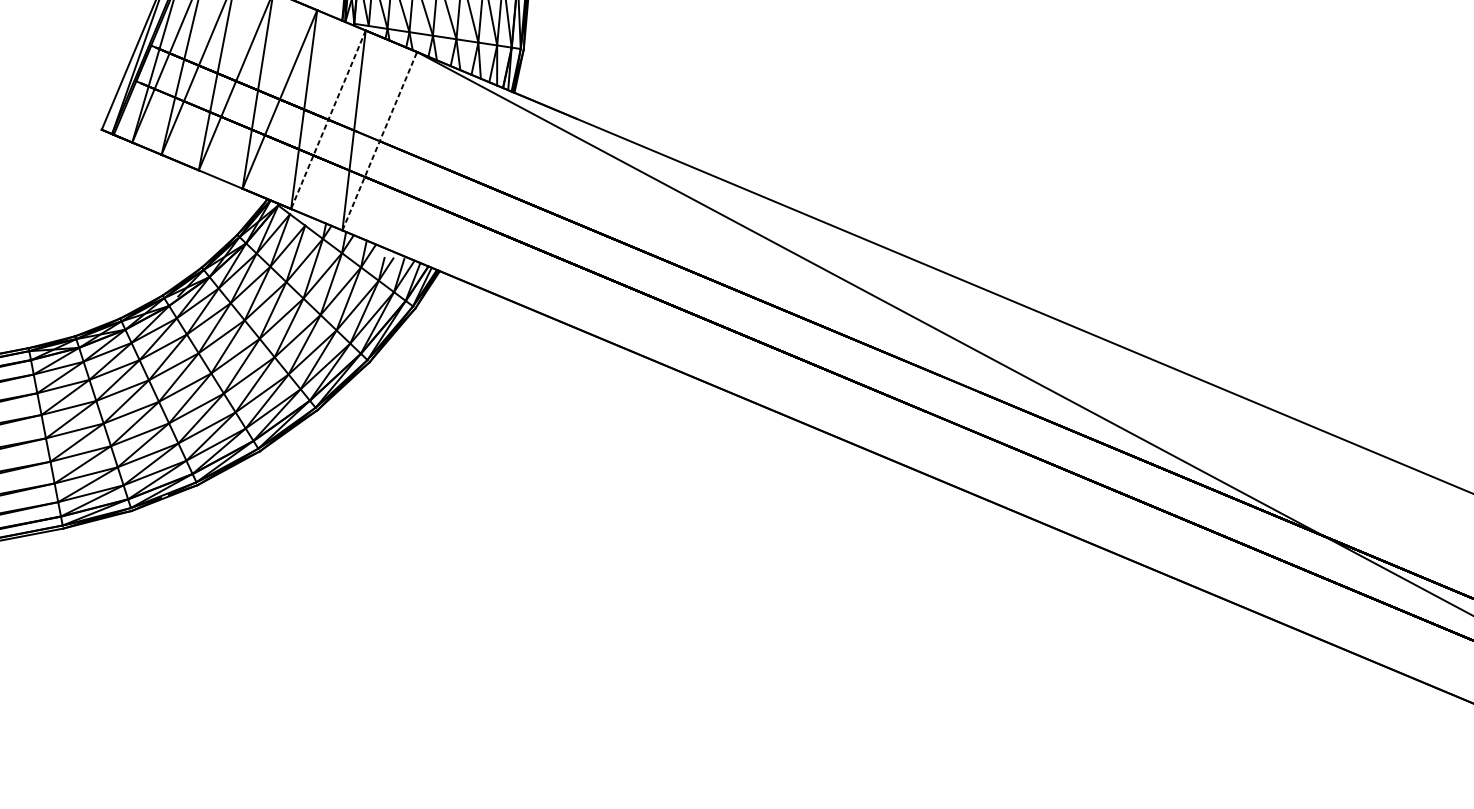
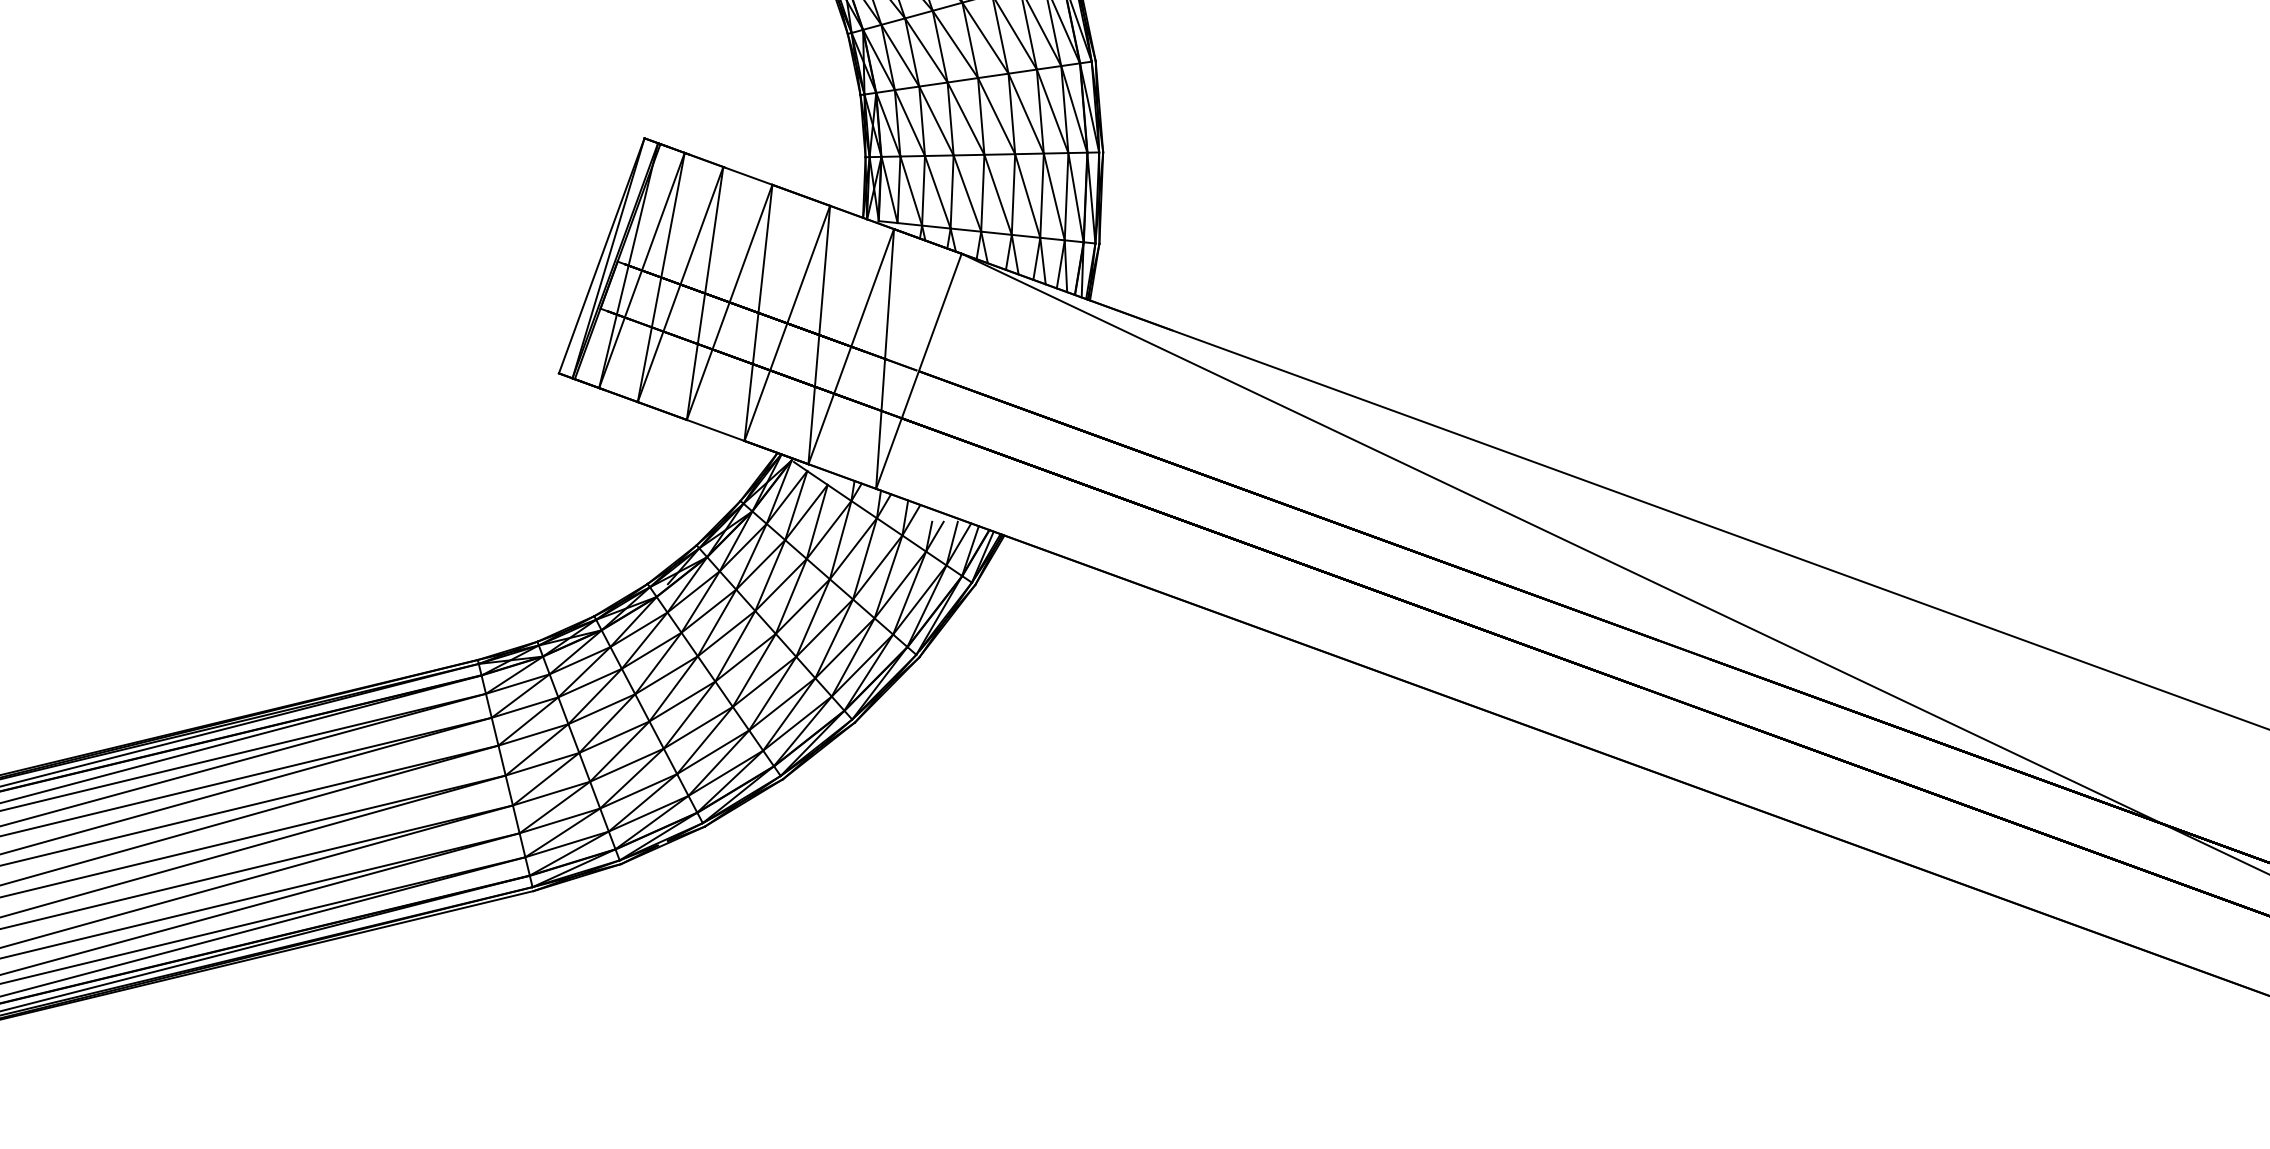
line: (328, 120) -> (851, 347), dashed -> solid
line: (380, 140) -> (919, 370), dashed -> solid

